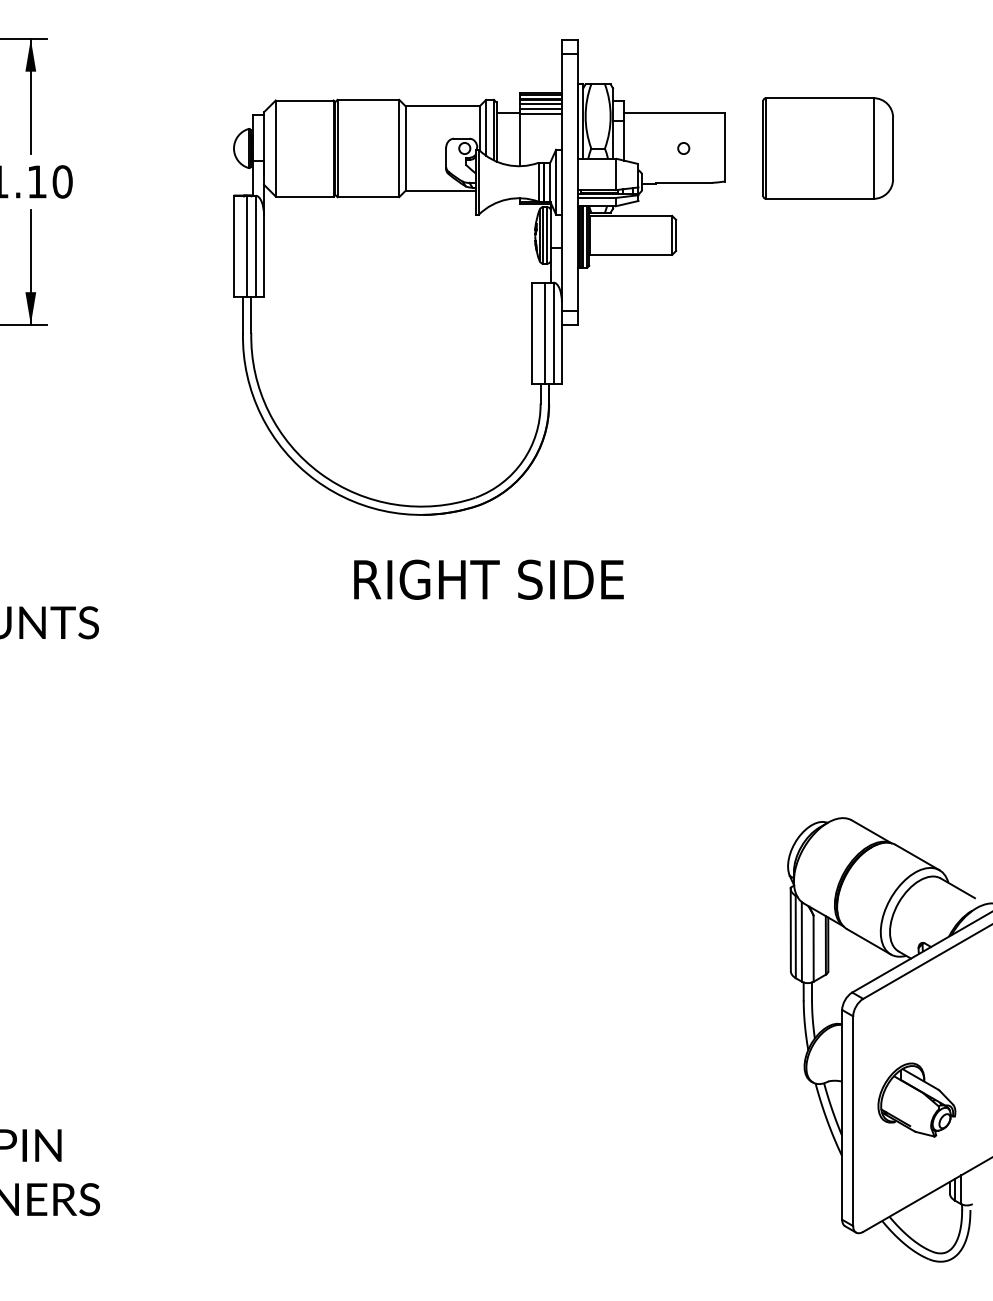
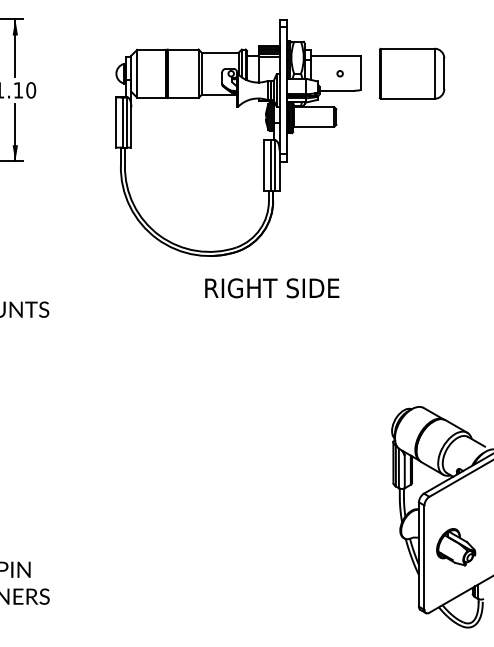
text: (489, 580) -> (272, 288), moved

